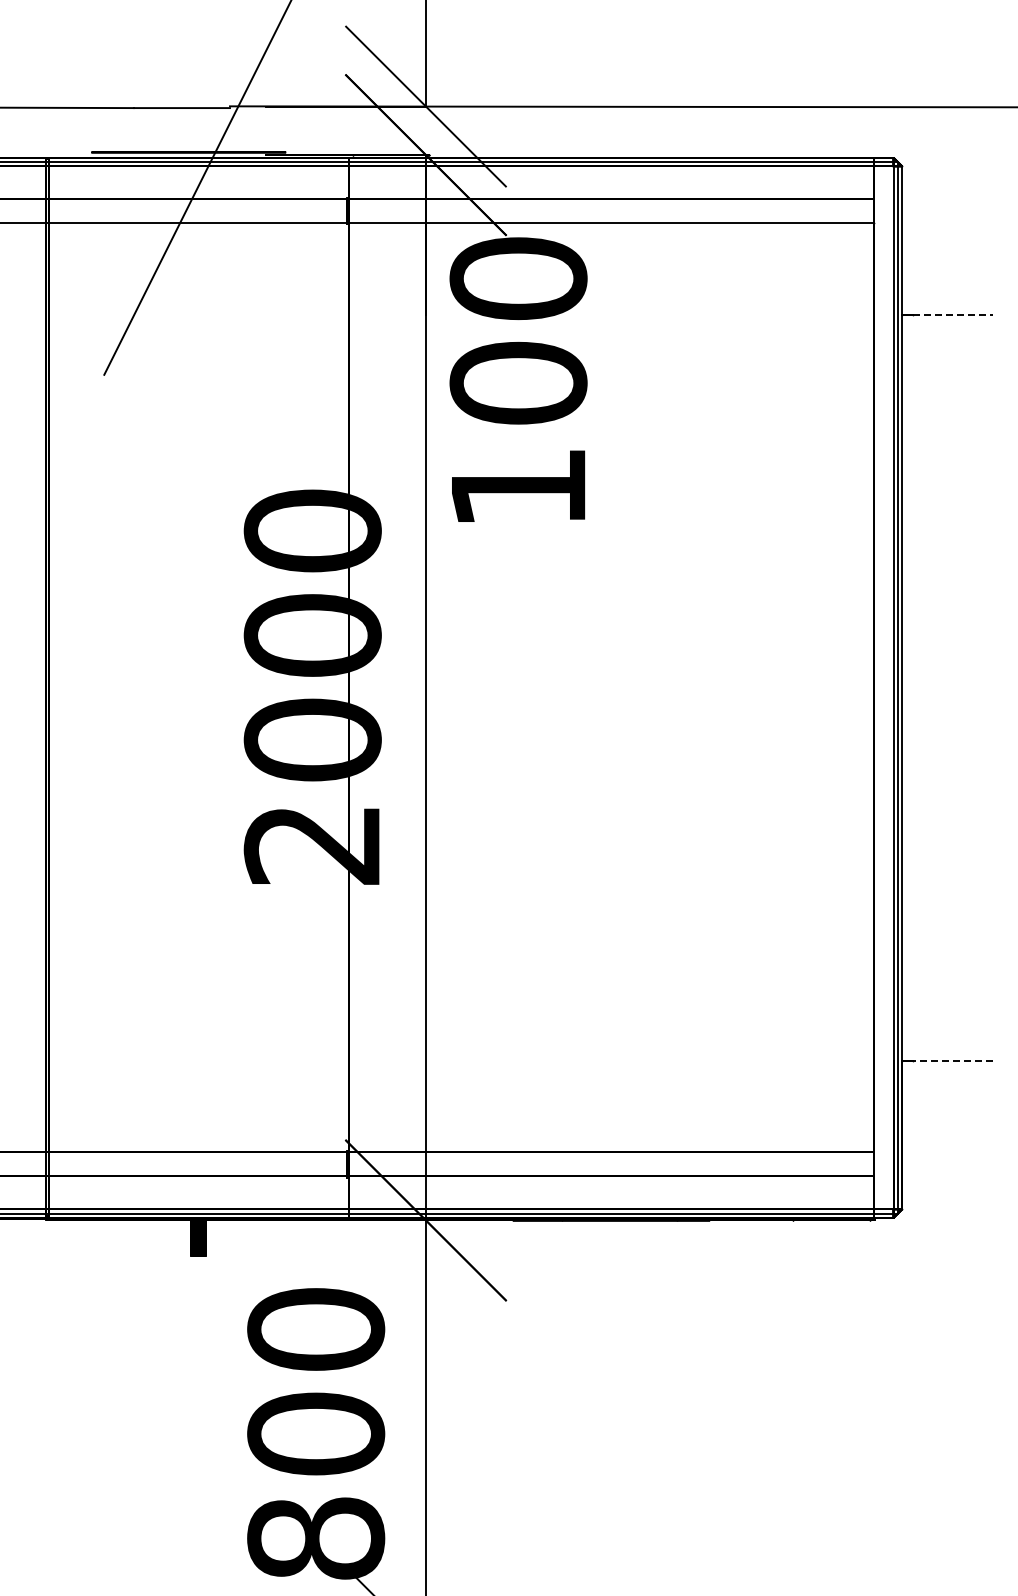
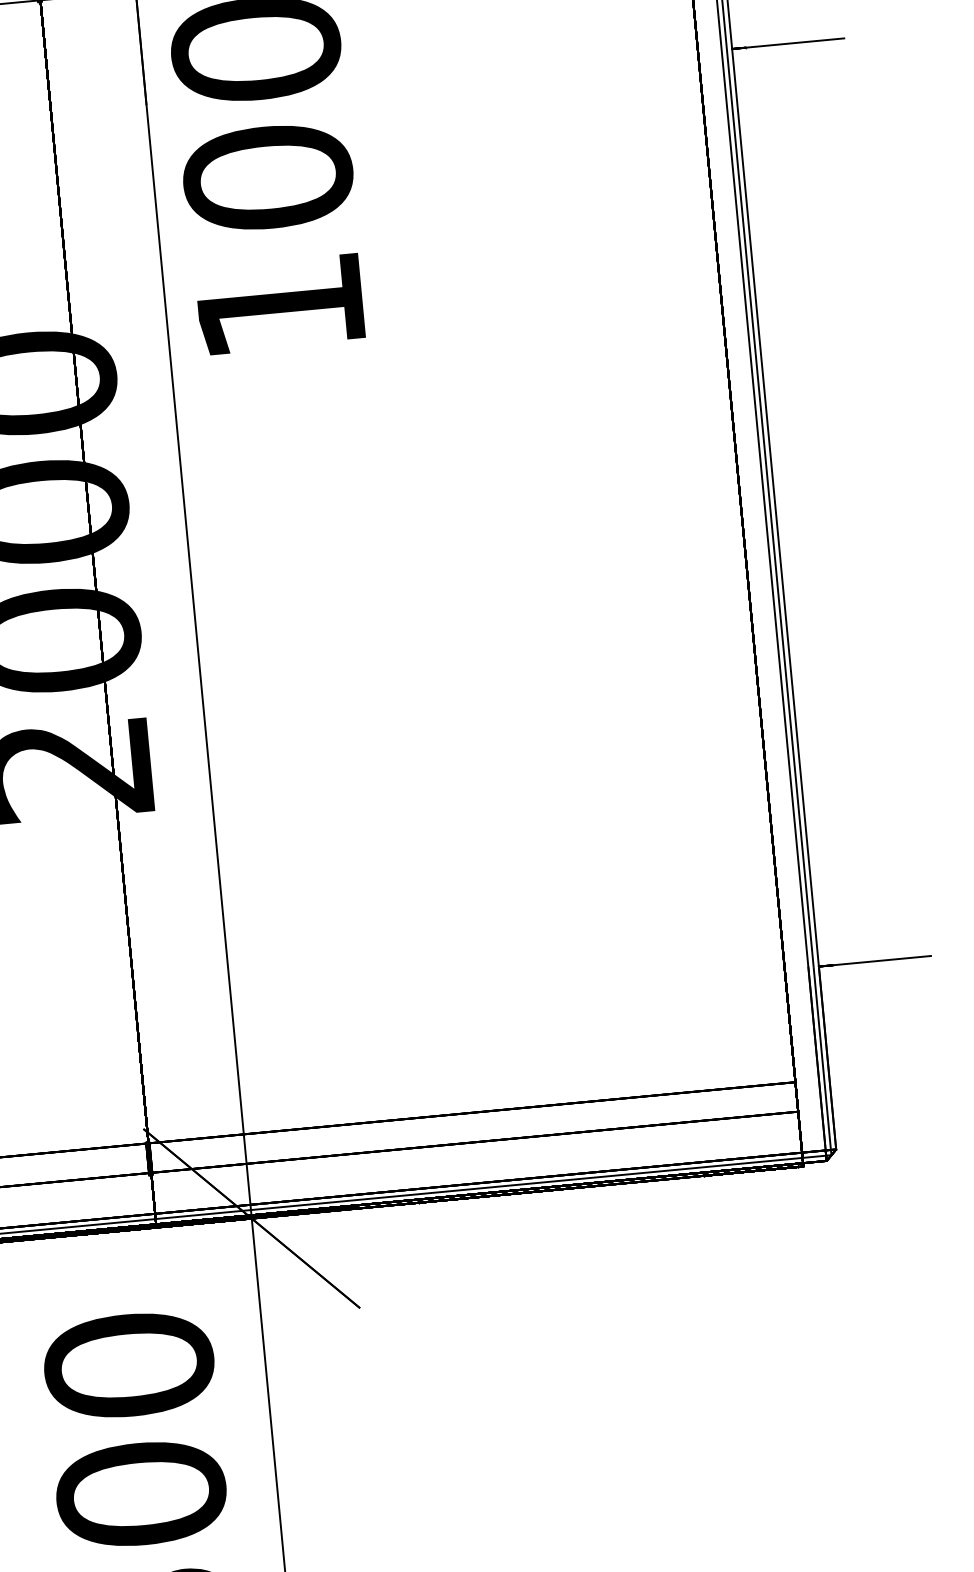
line: (953, 314) -> (795, 42), dashed -> solid
line: (953, 1060) -> (882, 960), dashed -> solid

